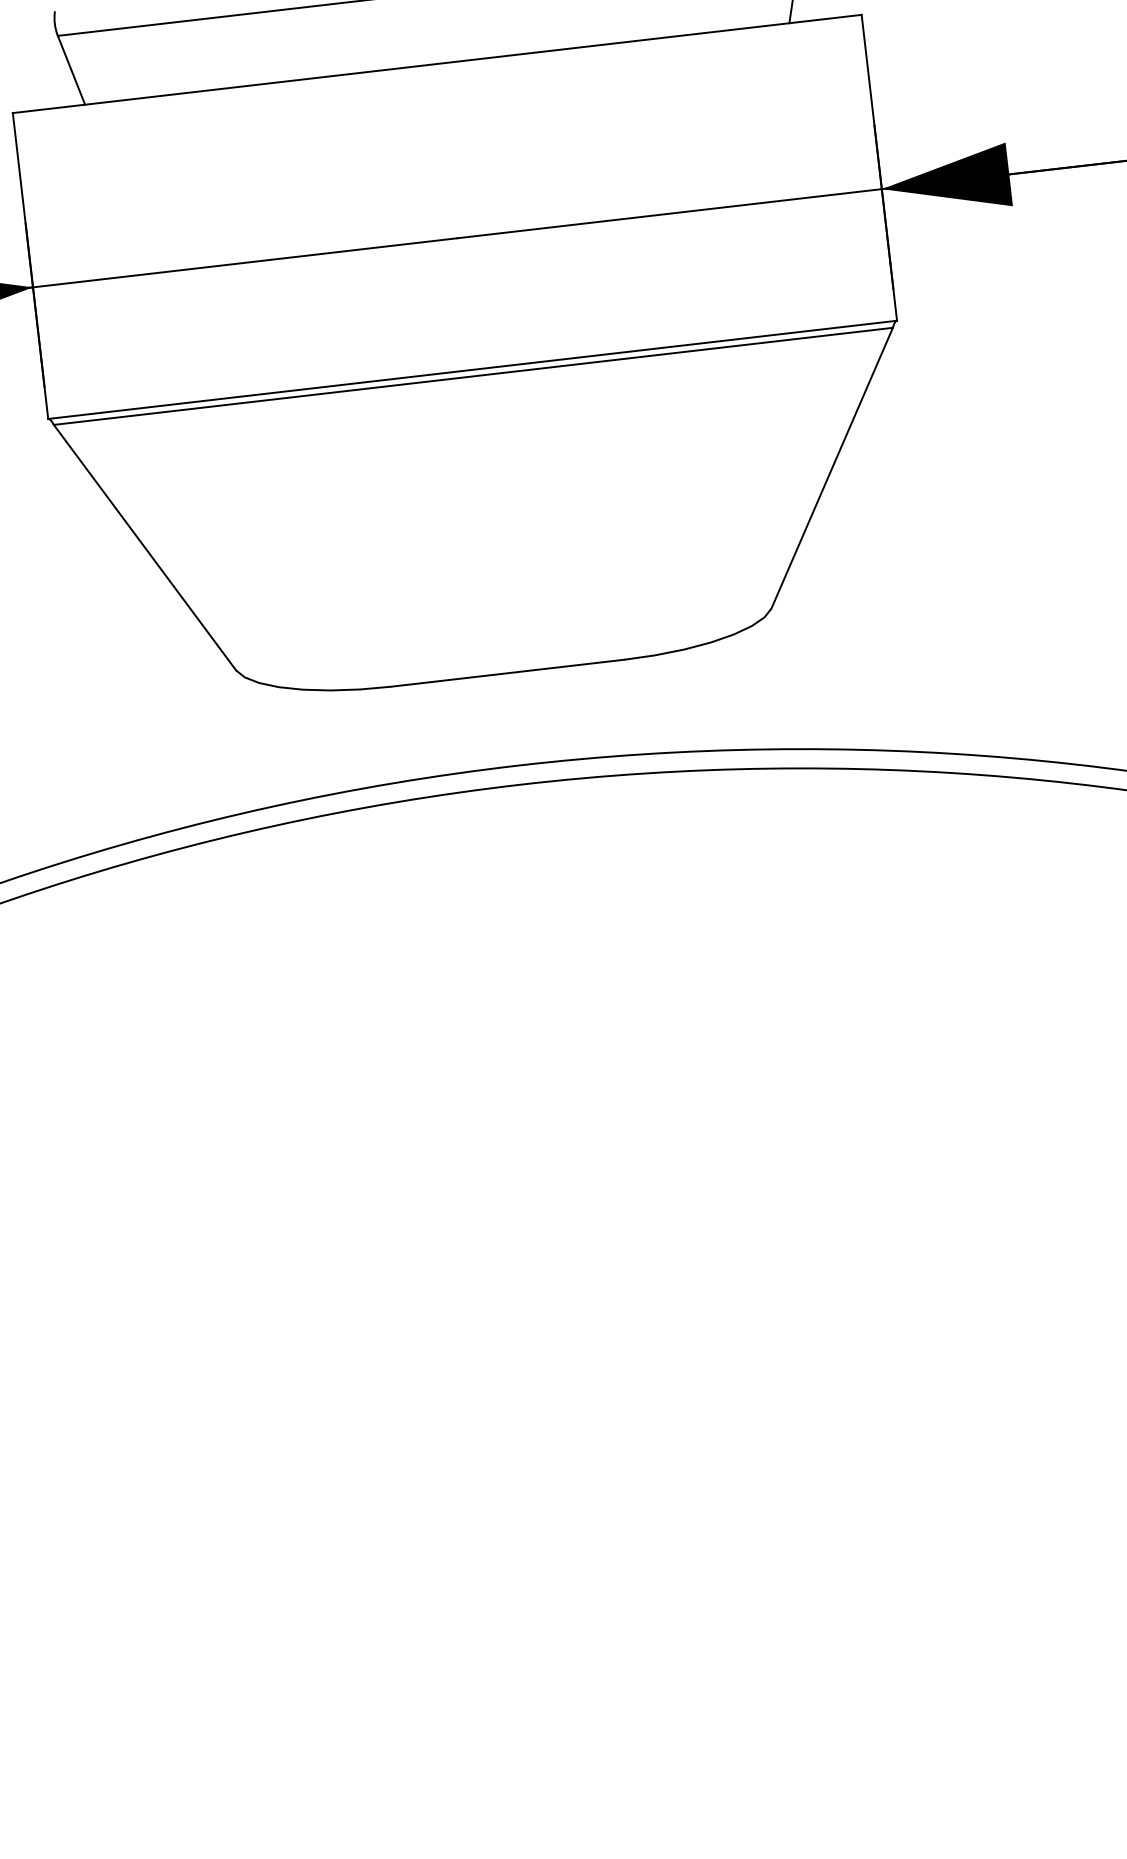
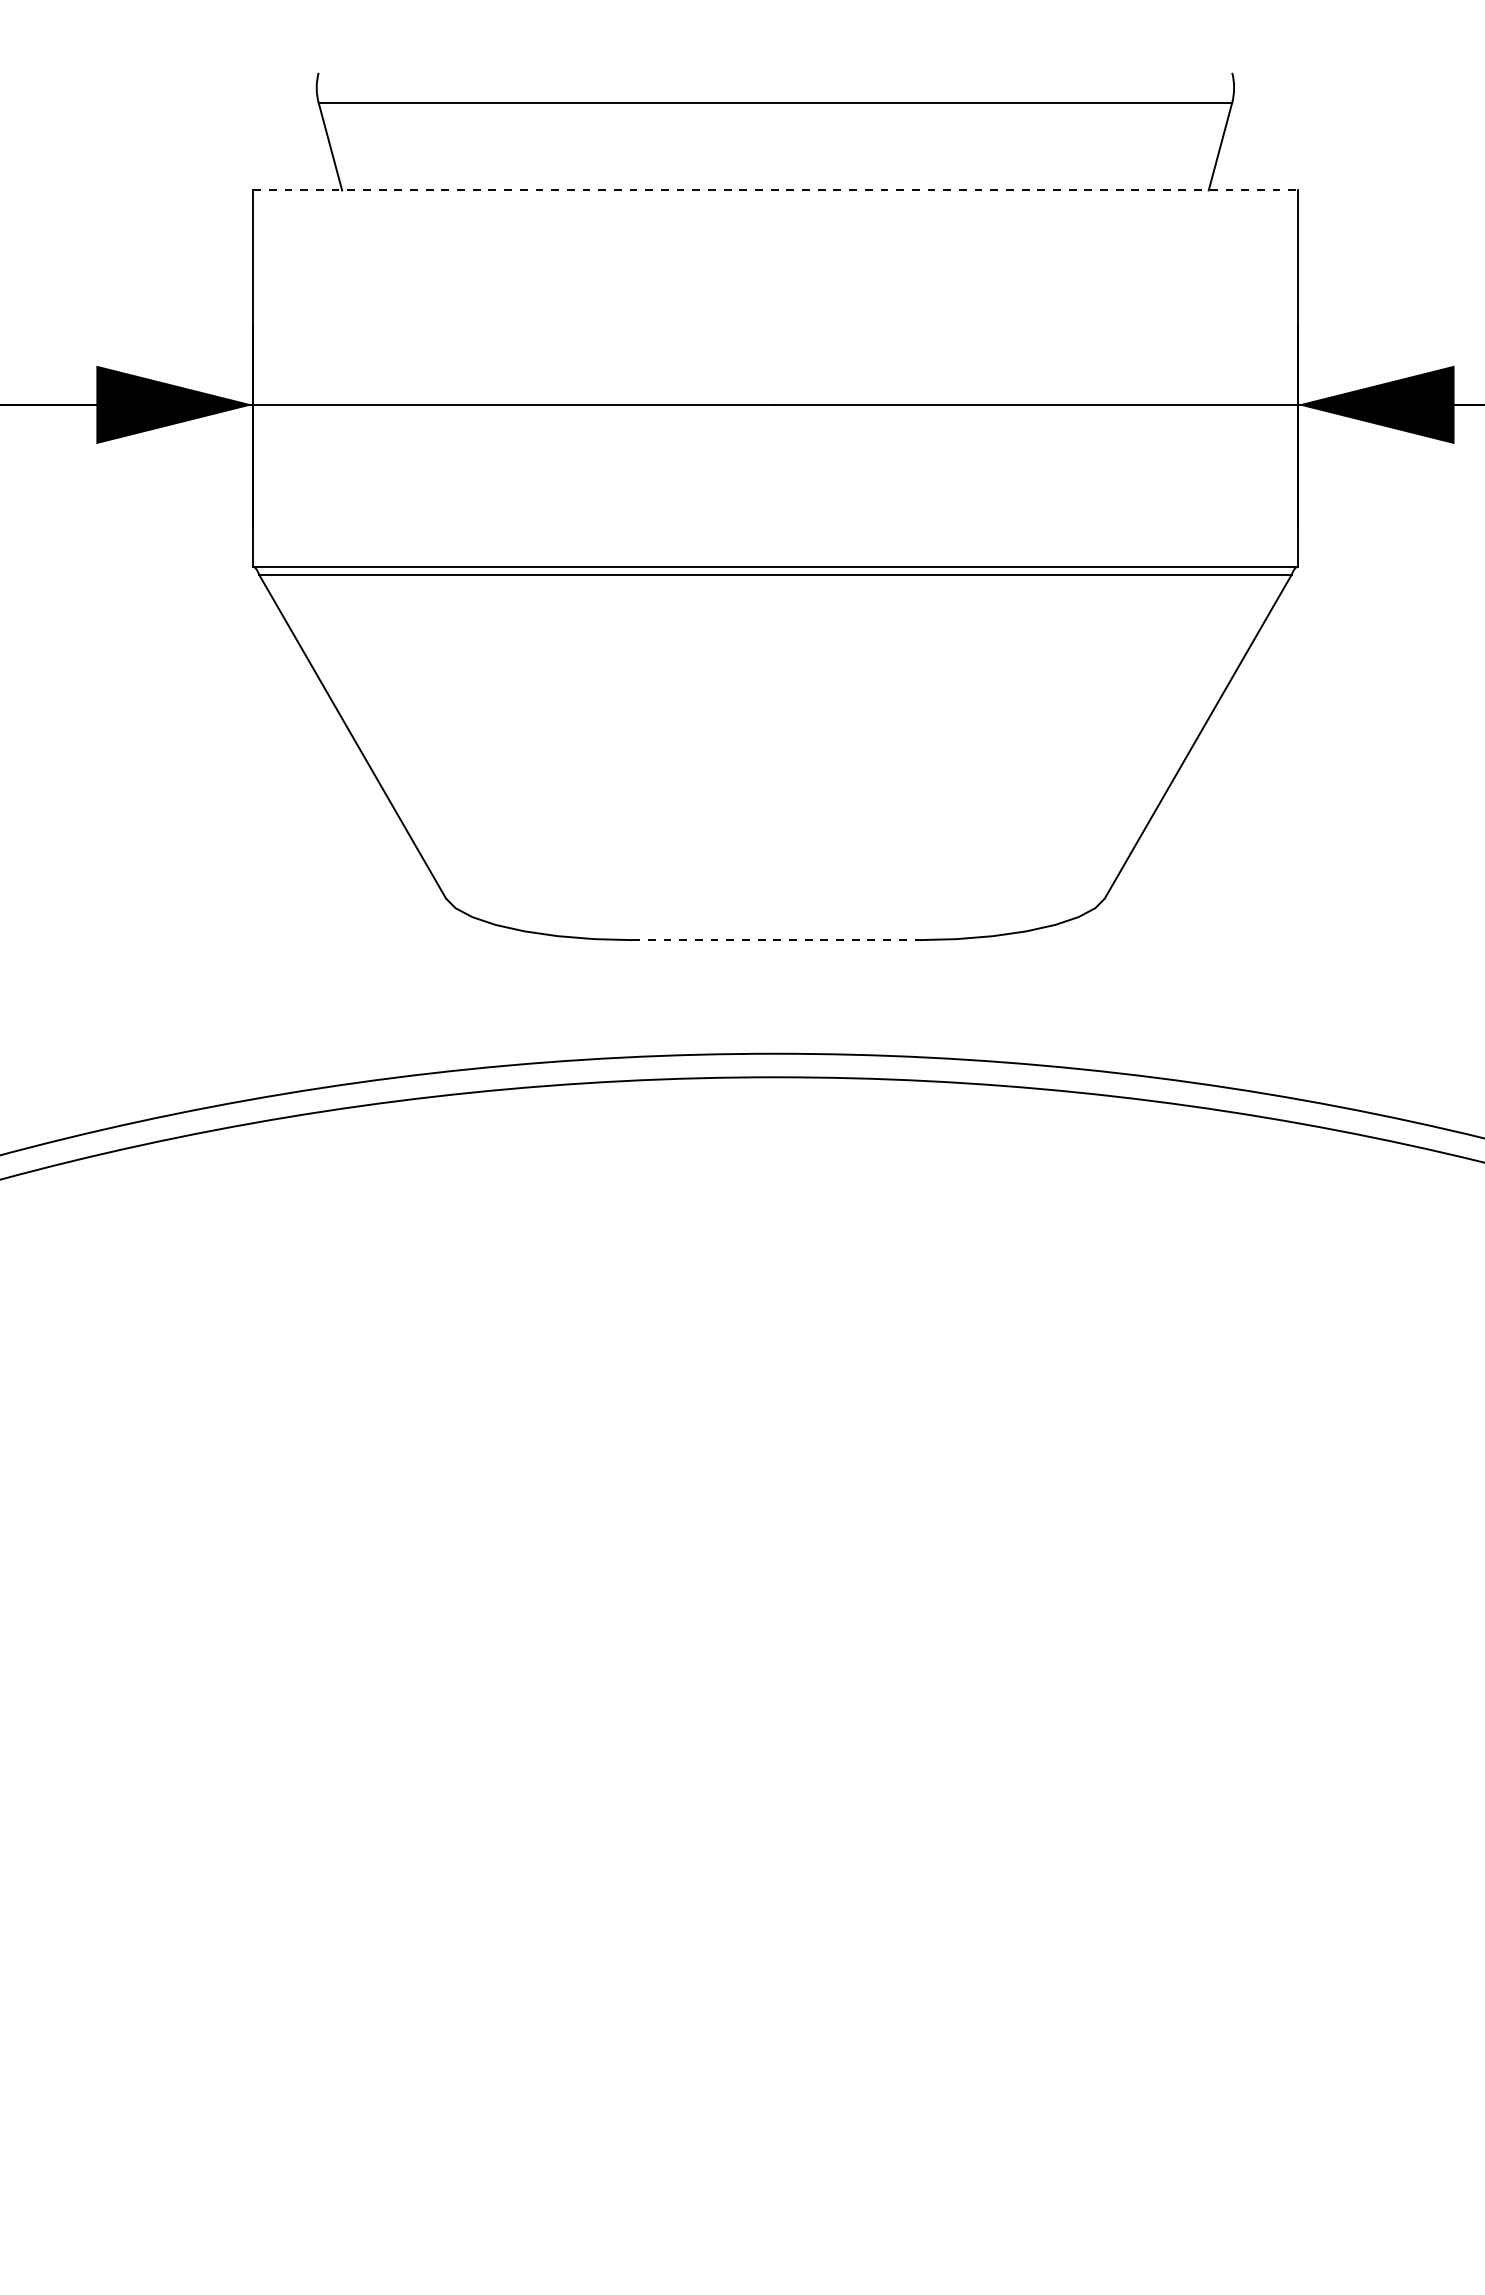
line: (437, 64) -> (775, 190), solid -> dashed
line: (507, 673) -> (775, 940), solid -> dashed

